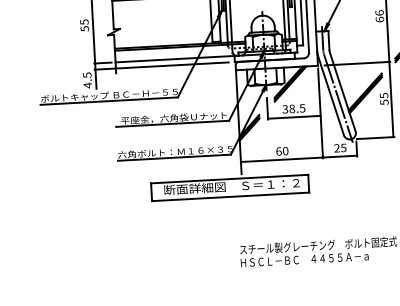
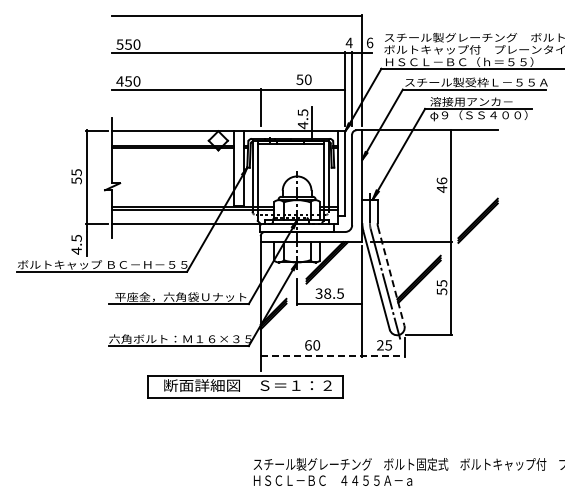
text: (379, 19) -> (441, 189), 66 -> 46
line: (161, 65) -> (169, 231), removed
line: (343, 92) -> (391, 276), solid -> dashed
line: (299, 158) -> (333, 355), solid -> dashed

